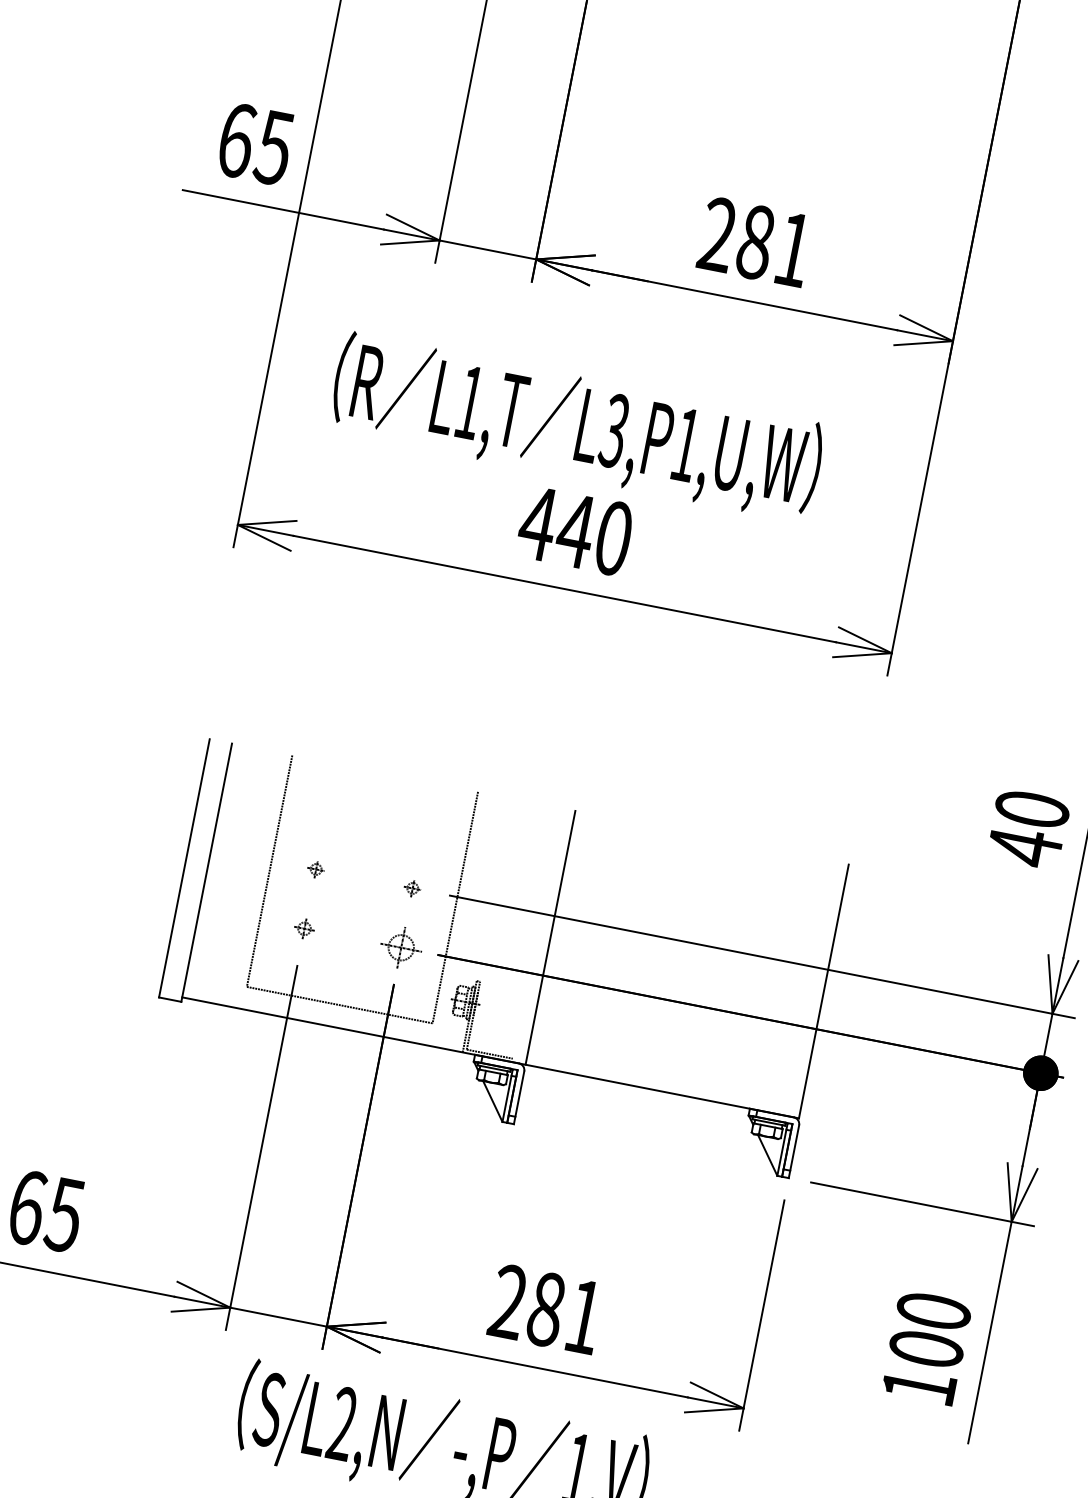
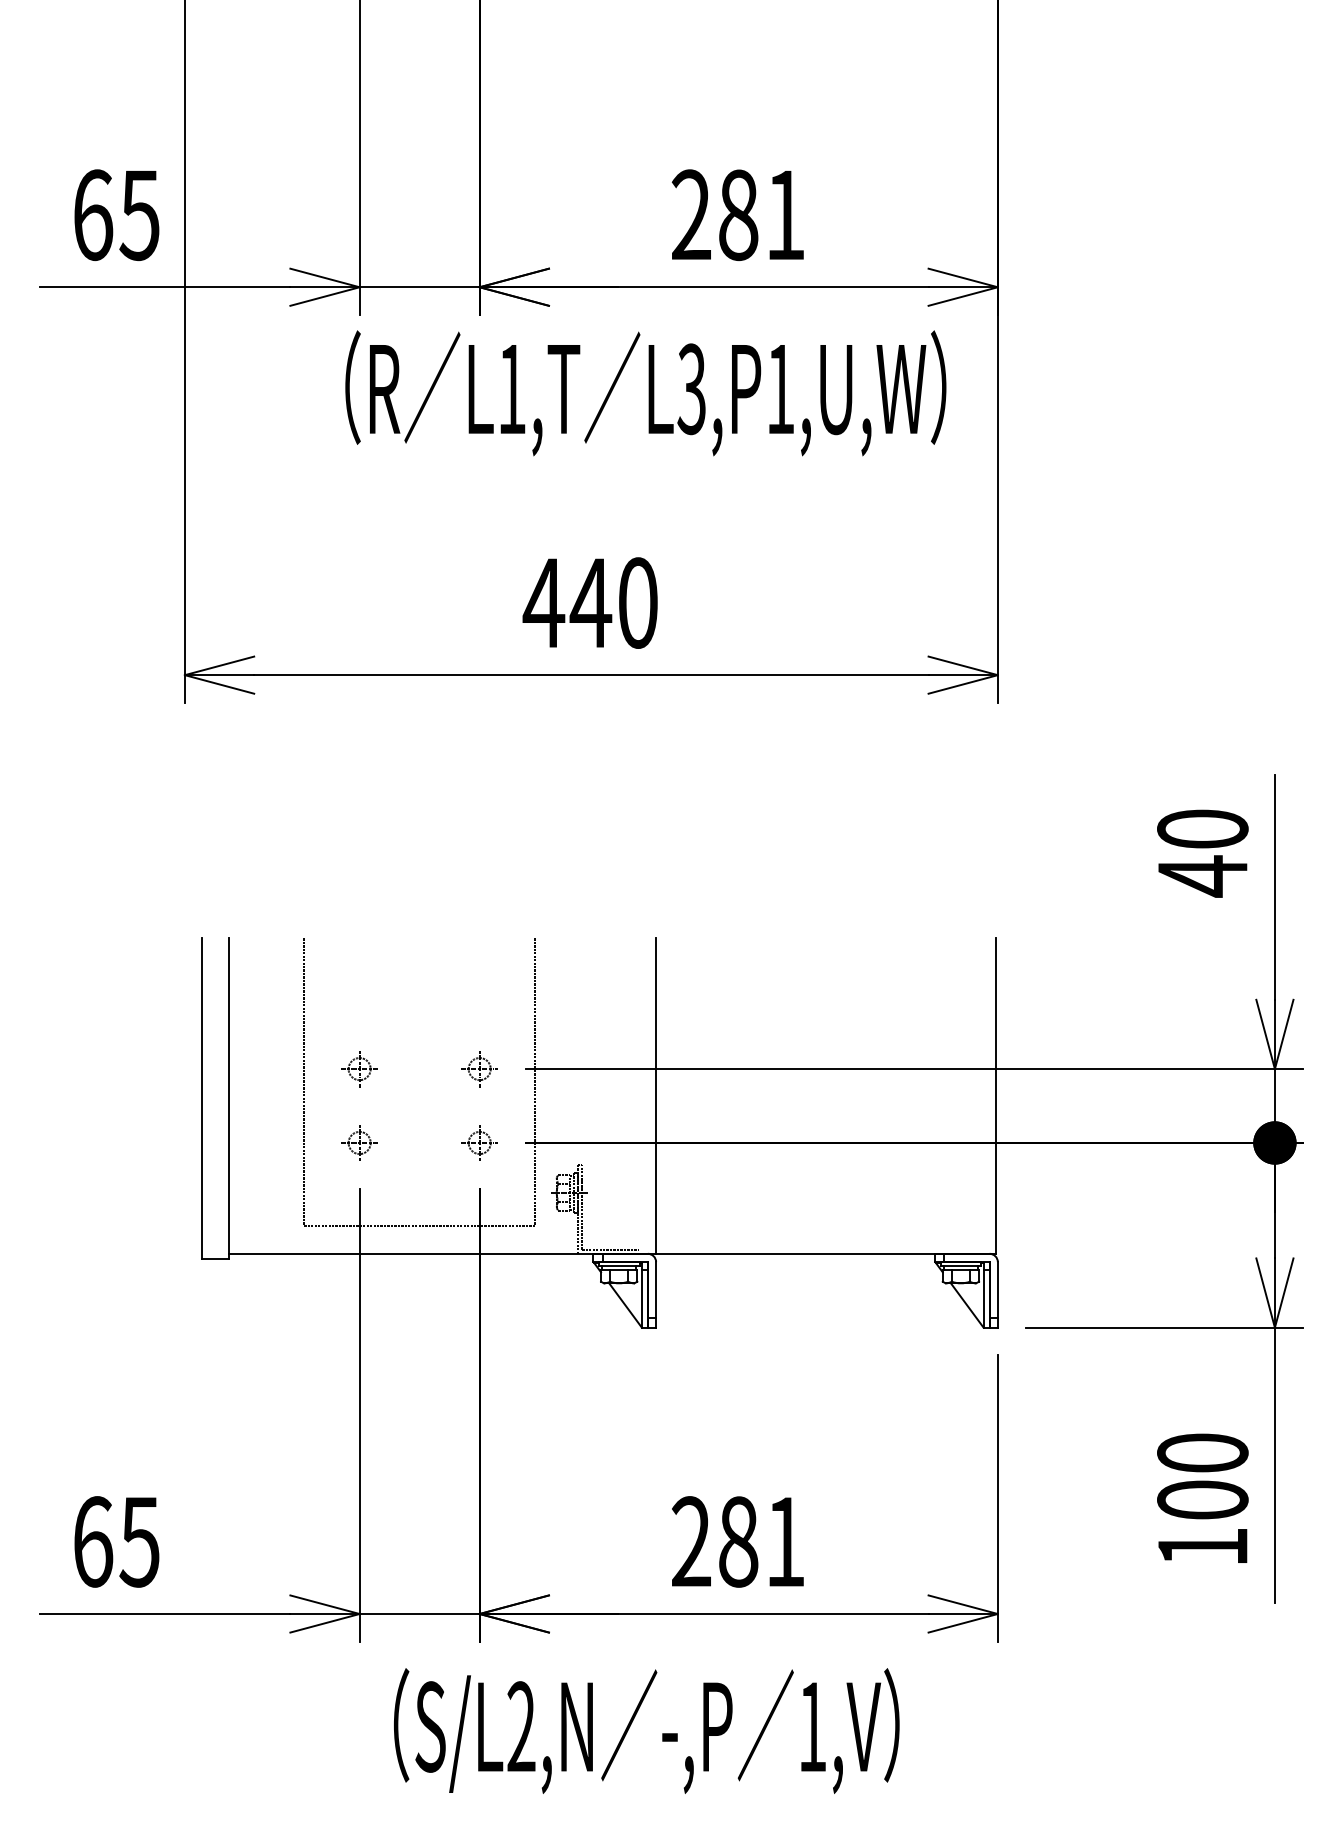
text: (576, 427) -> (645, 393), moved
part: (316, 869) -> (359, 1069), size x1.67
part: (412, 888) -> (479, 1069), size x1.67
part: (304, 928) -> (359, 1142), size x1.43
part: (401, 947) -> (479, 1142), size x0.71

